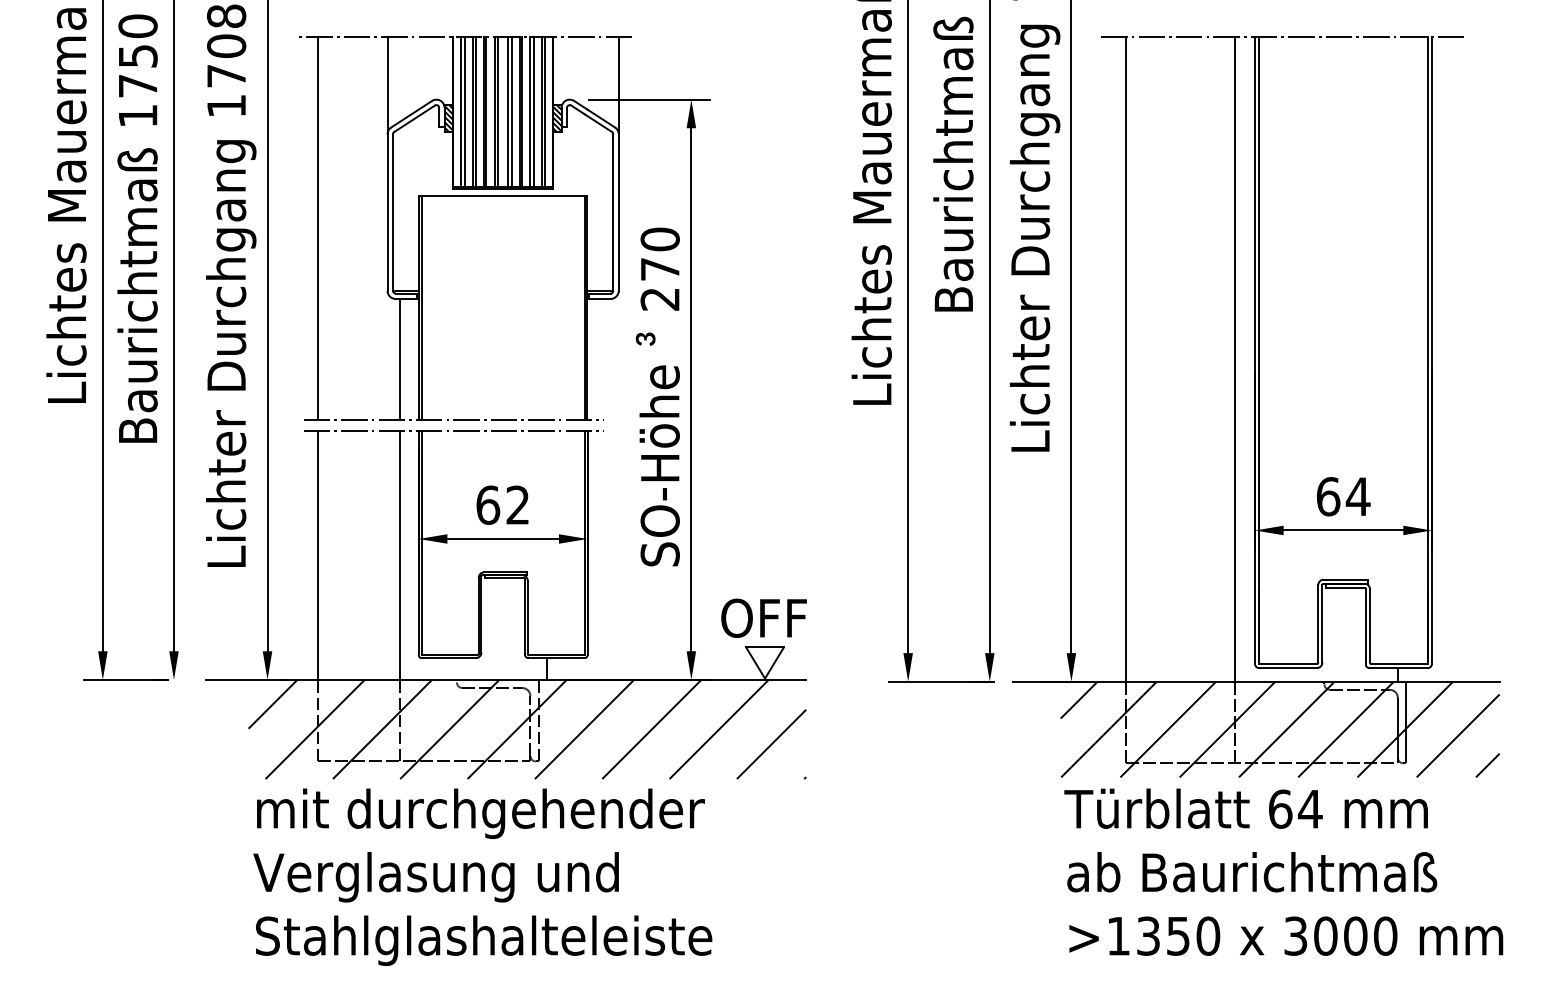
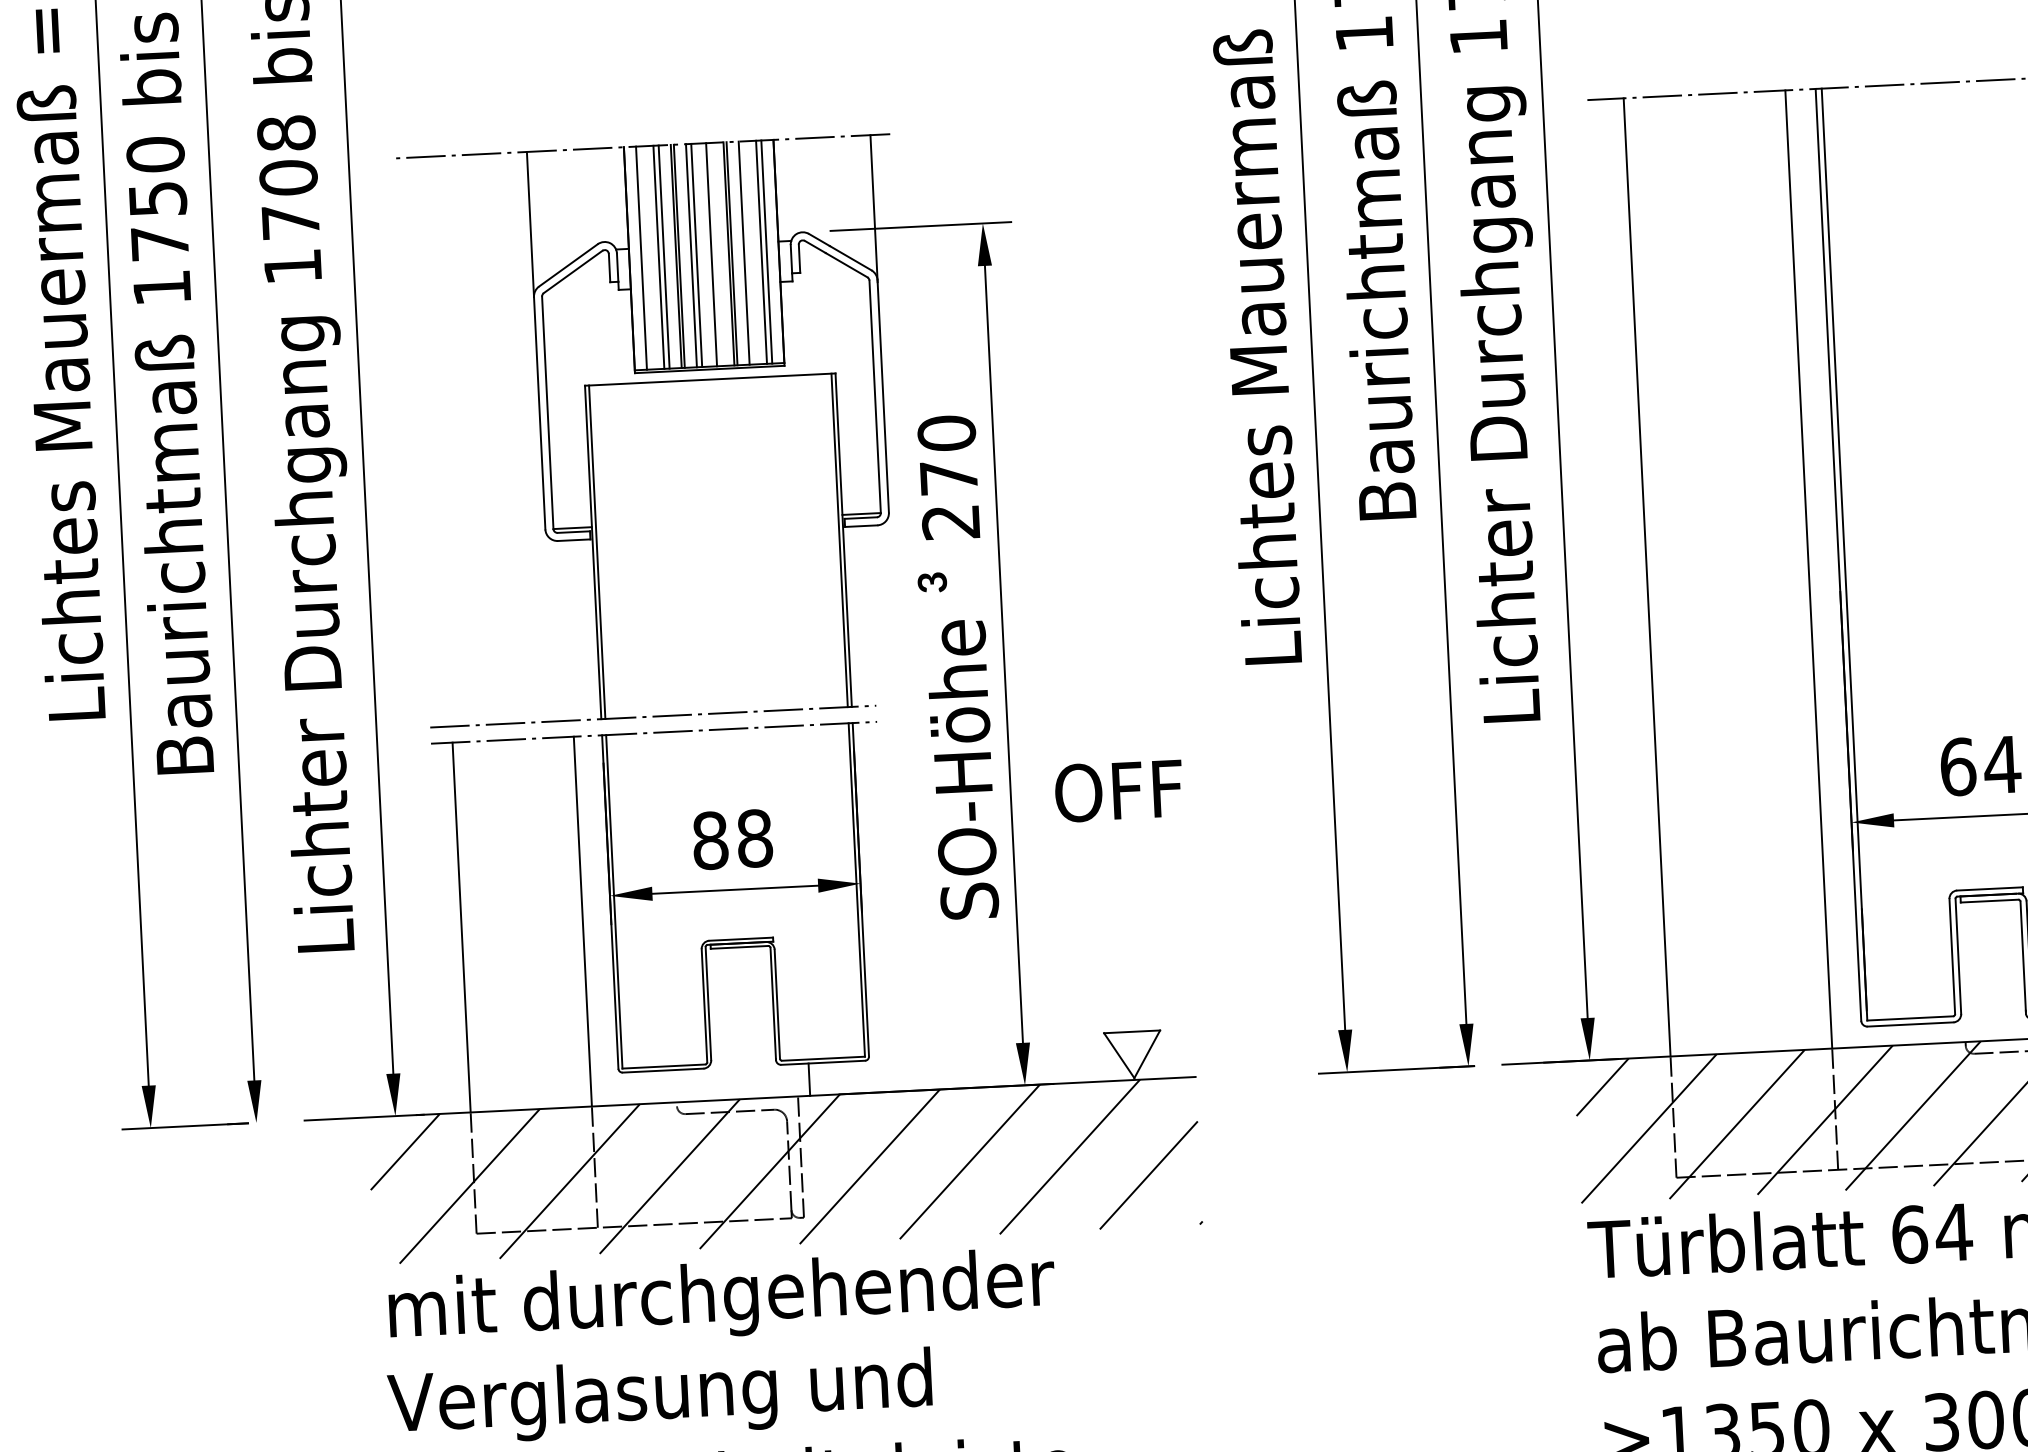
line: (464, 111) -> (646, 257), removed
line: (511, 111) -> (716, 254), removed
line: (533, 111) -> (749, 252), removed
hatch: (448, 118) -> (623, 269), removed
hatch: (557, 118) -> (785, 261), removed
line: (318, 228) -> (438, 441), removed
line: (399, 359) -> (568, 630), removed
text: (502, 504) -> (731, 838), 62 -> 88
text: (763, 617) -> (1117, 789), moved

